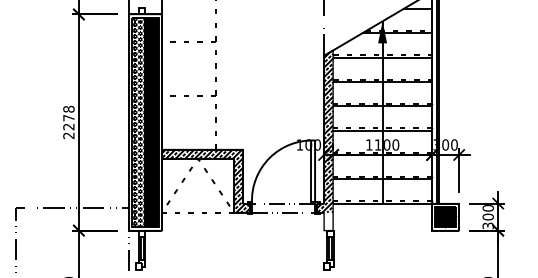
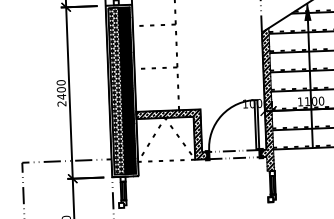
text: (68, 117) -> (61, 89), 2278 -> 2400
hatch: (328, 221) -> (270, 163), added

